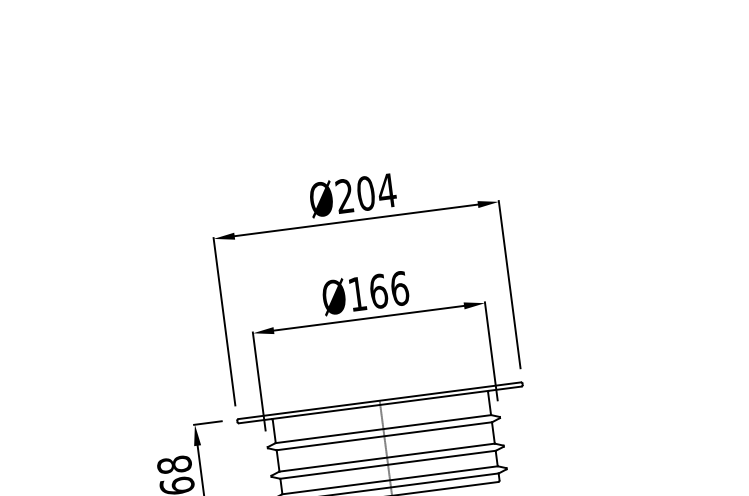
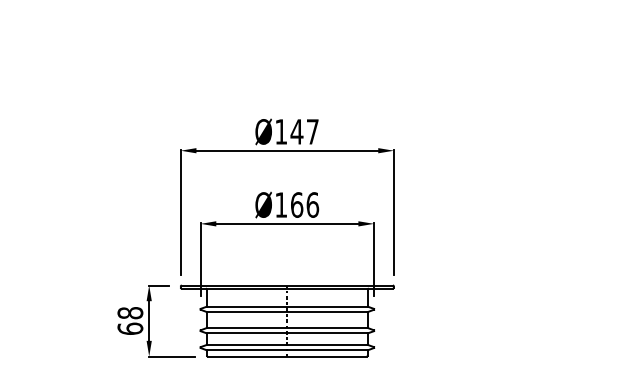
text: (366, 192) -> (297, 131), Ø204 -> Ø147

